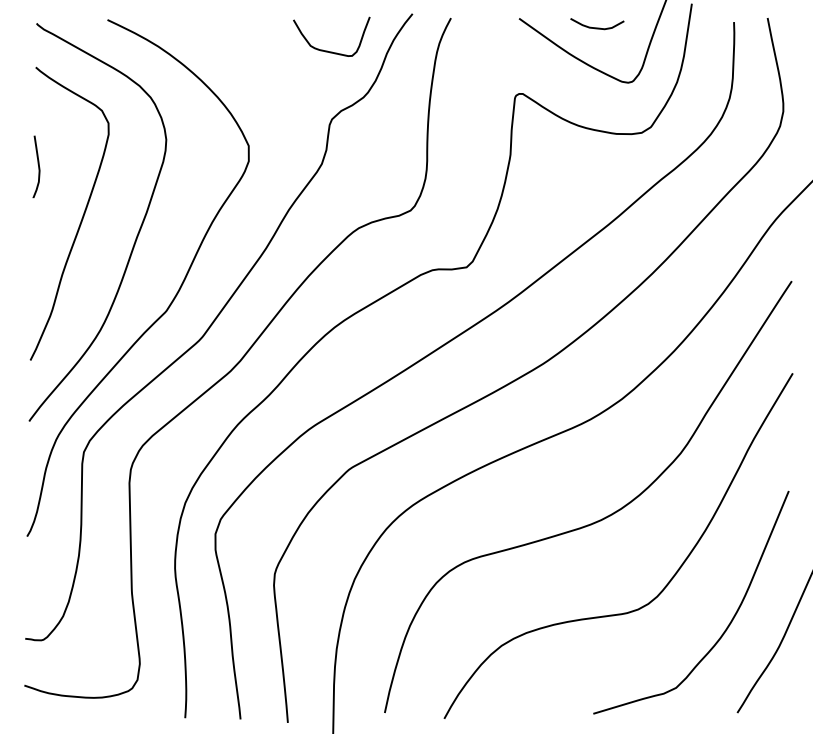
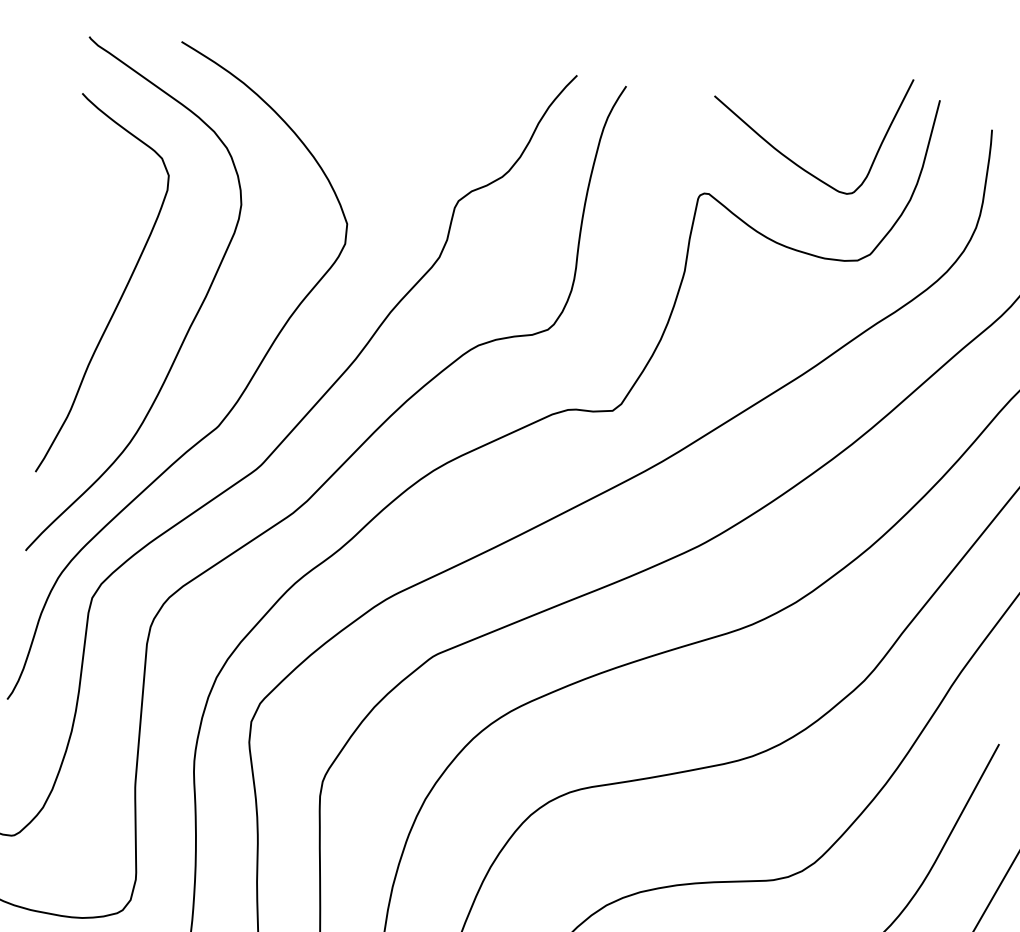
curve: (597, 27) -> (814, 118), removed
curve: (327, 50) -> (462, 111), removed
curve: (38, 166) -> (72, 222), removed

